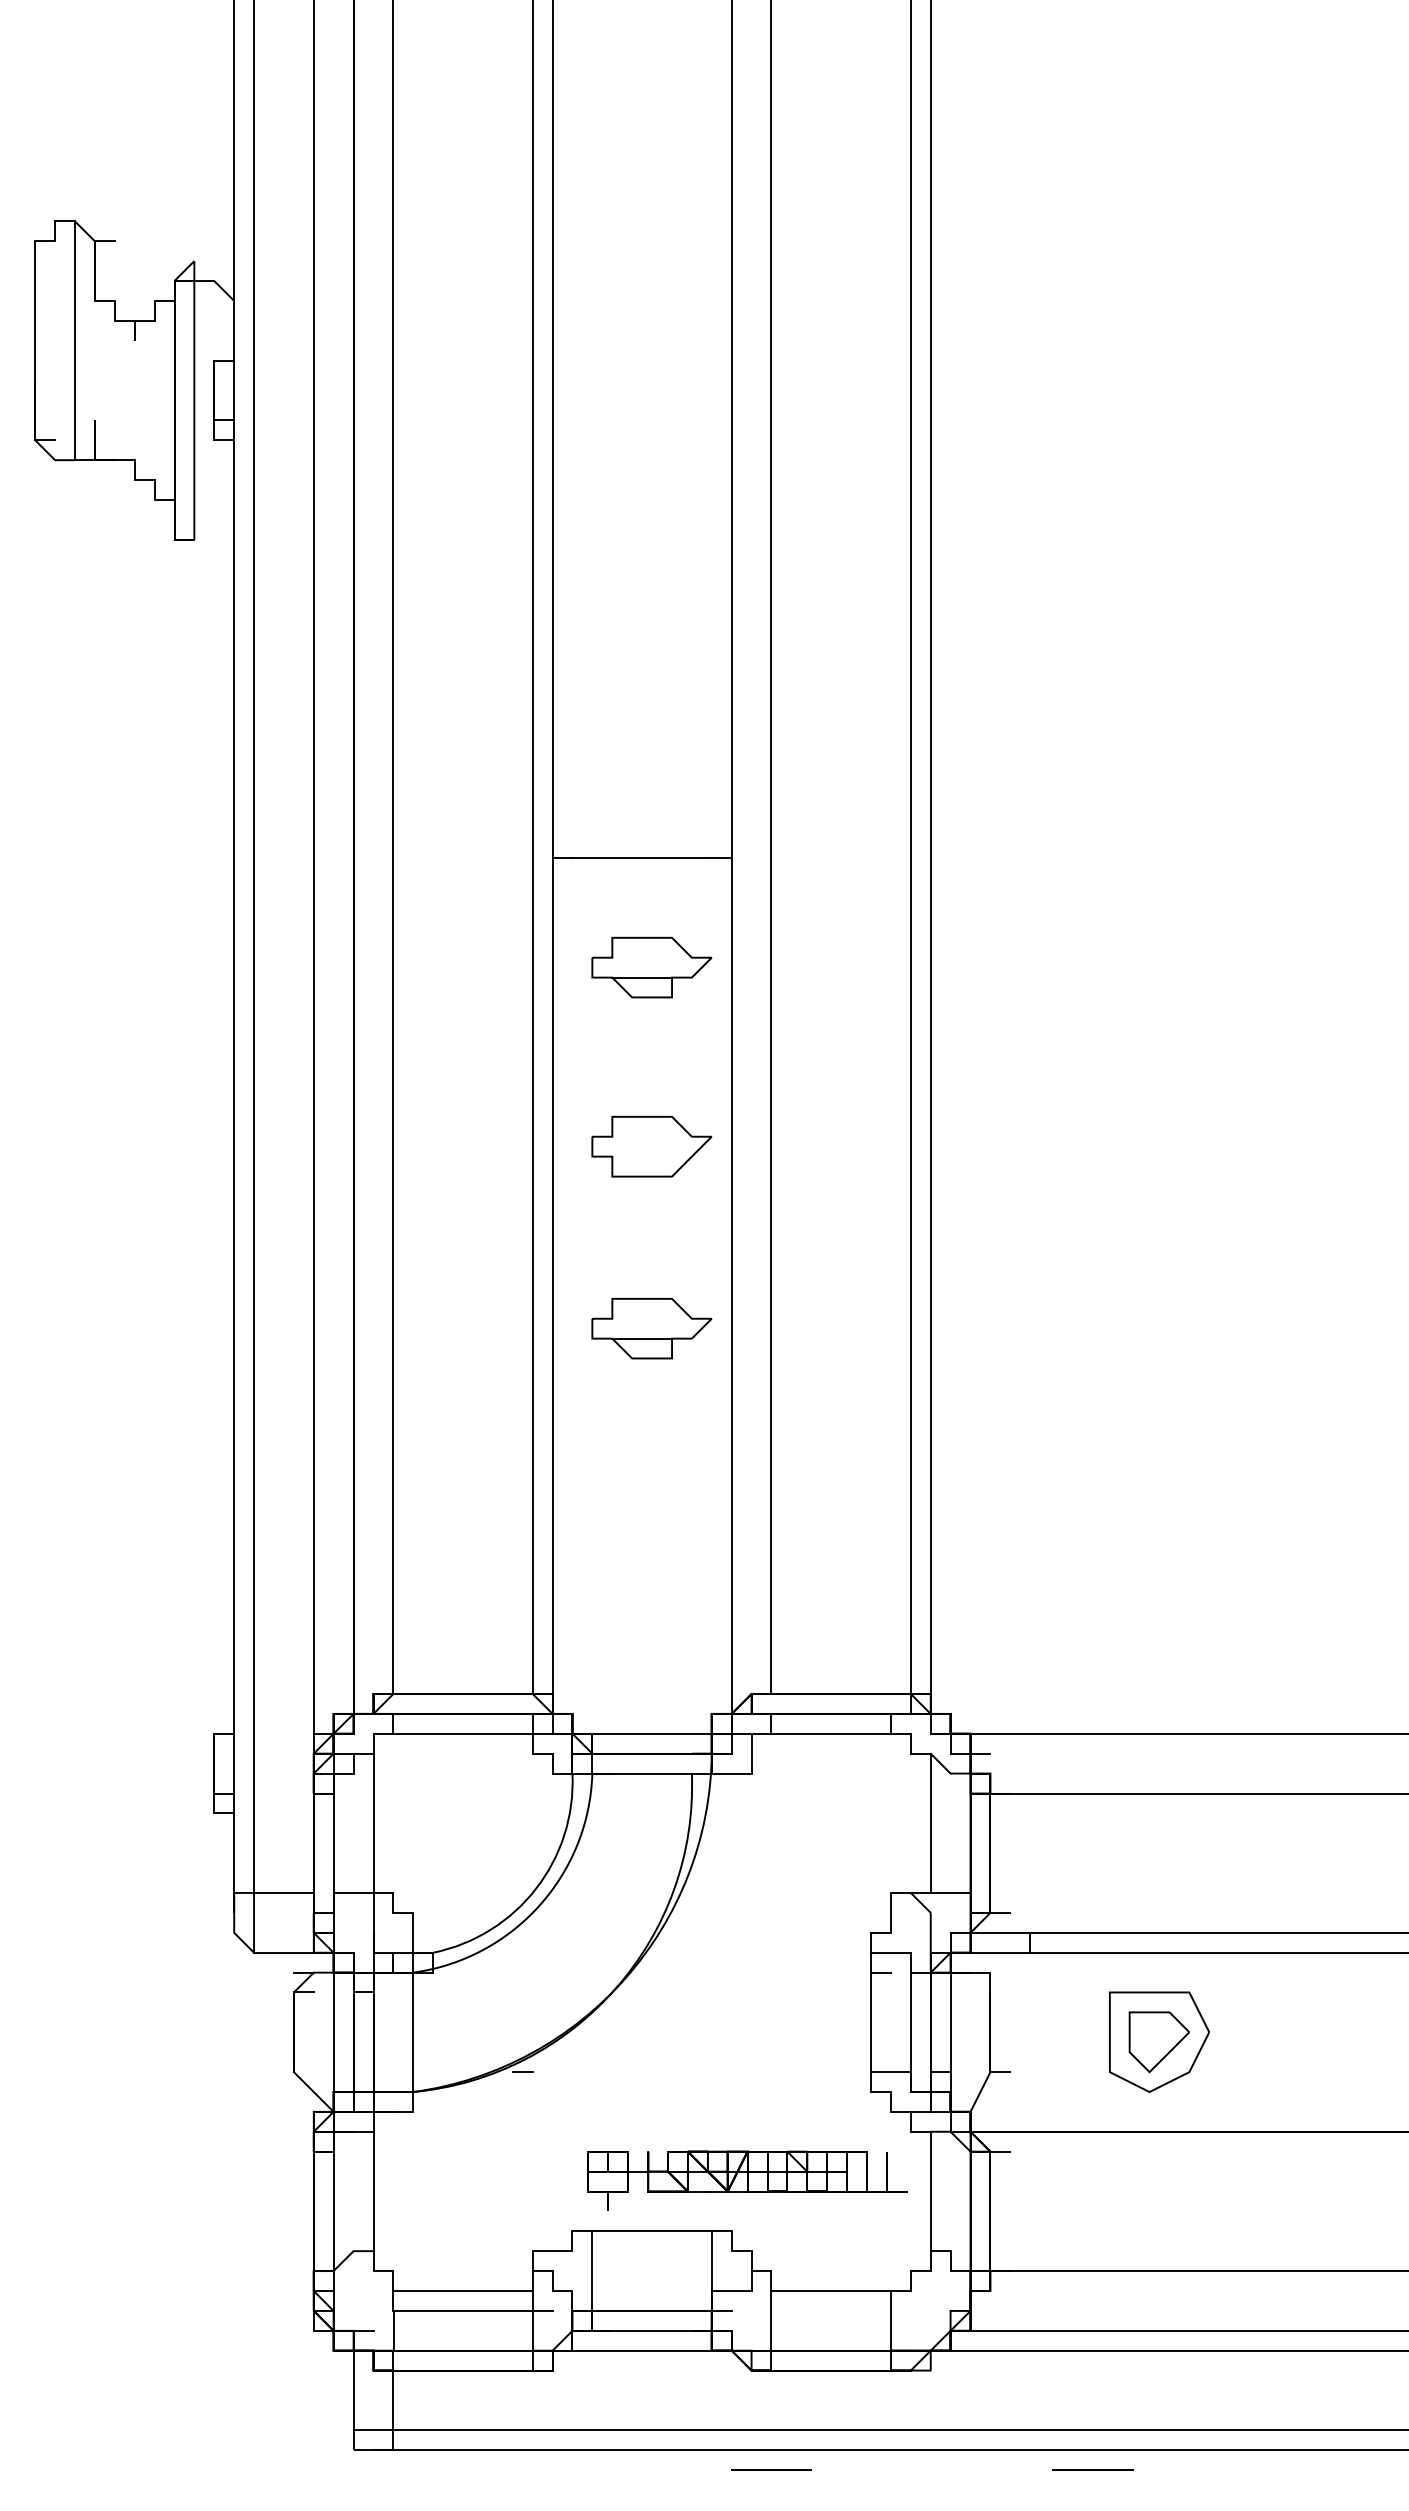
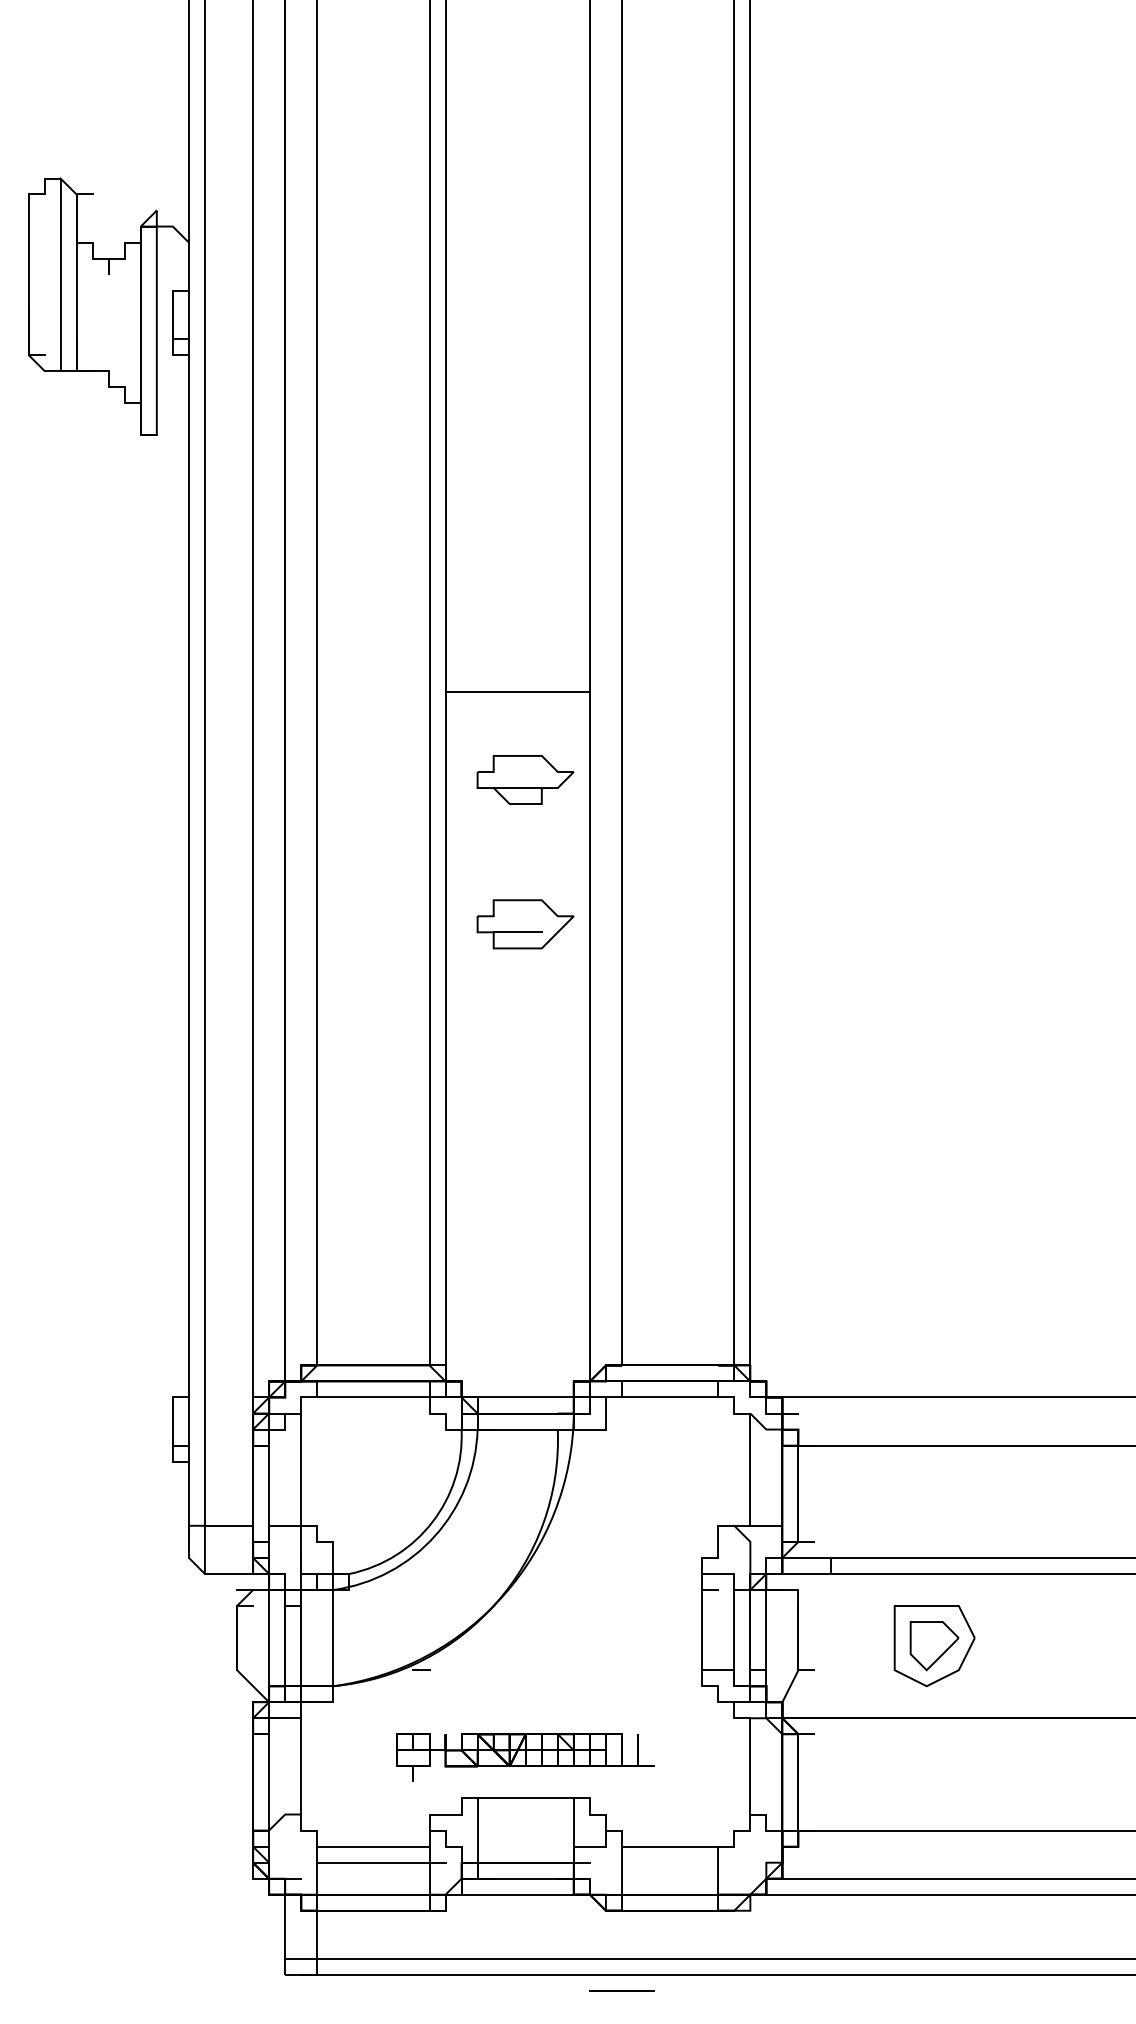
line: (94, 360) -> (76, 290), added
line: (641, 1156) -> (517, 932), added
part: (651, 1328) -> (525, 1070), removed
part: (747, 2180) -> (525, 1757), moved
line: (1092, 2469) -> (880, 1990), removed

